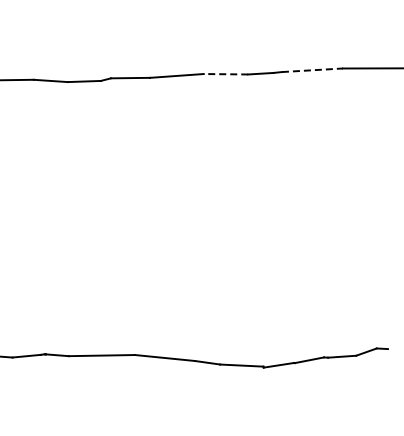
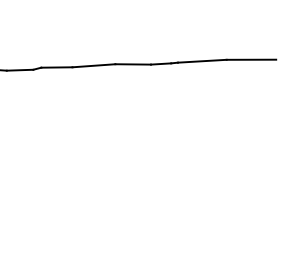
line: (312, 70) -> (202, 61), dashed -> solid
line: (225, 74) -> (132, 64), dashed -> solid

